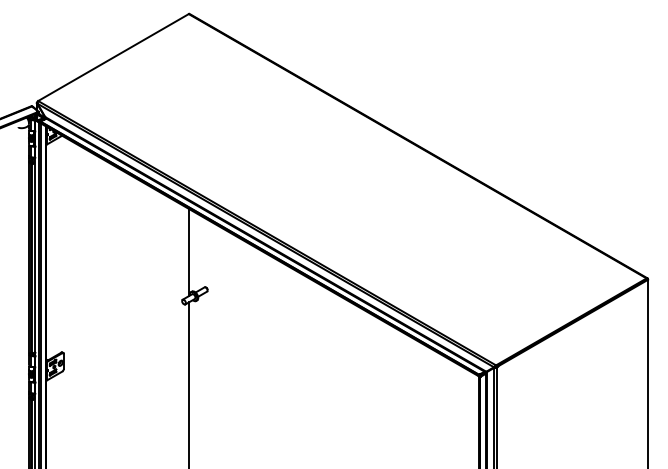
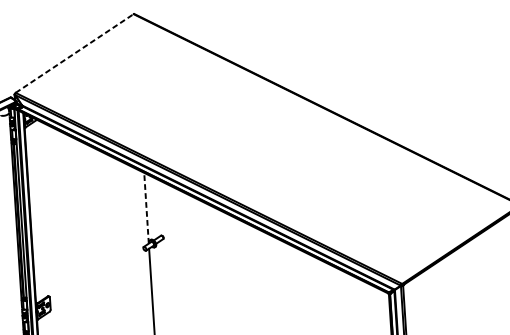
line: (113, 57) -> (74, 53), solid -> dashed
line: (189, 252) -> (146, 208), solid -> dashed

